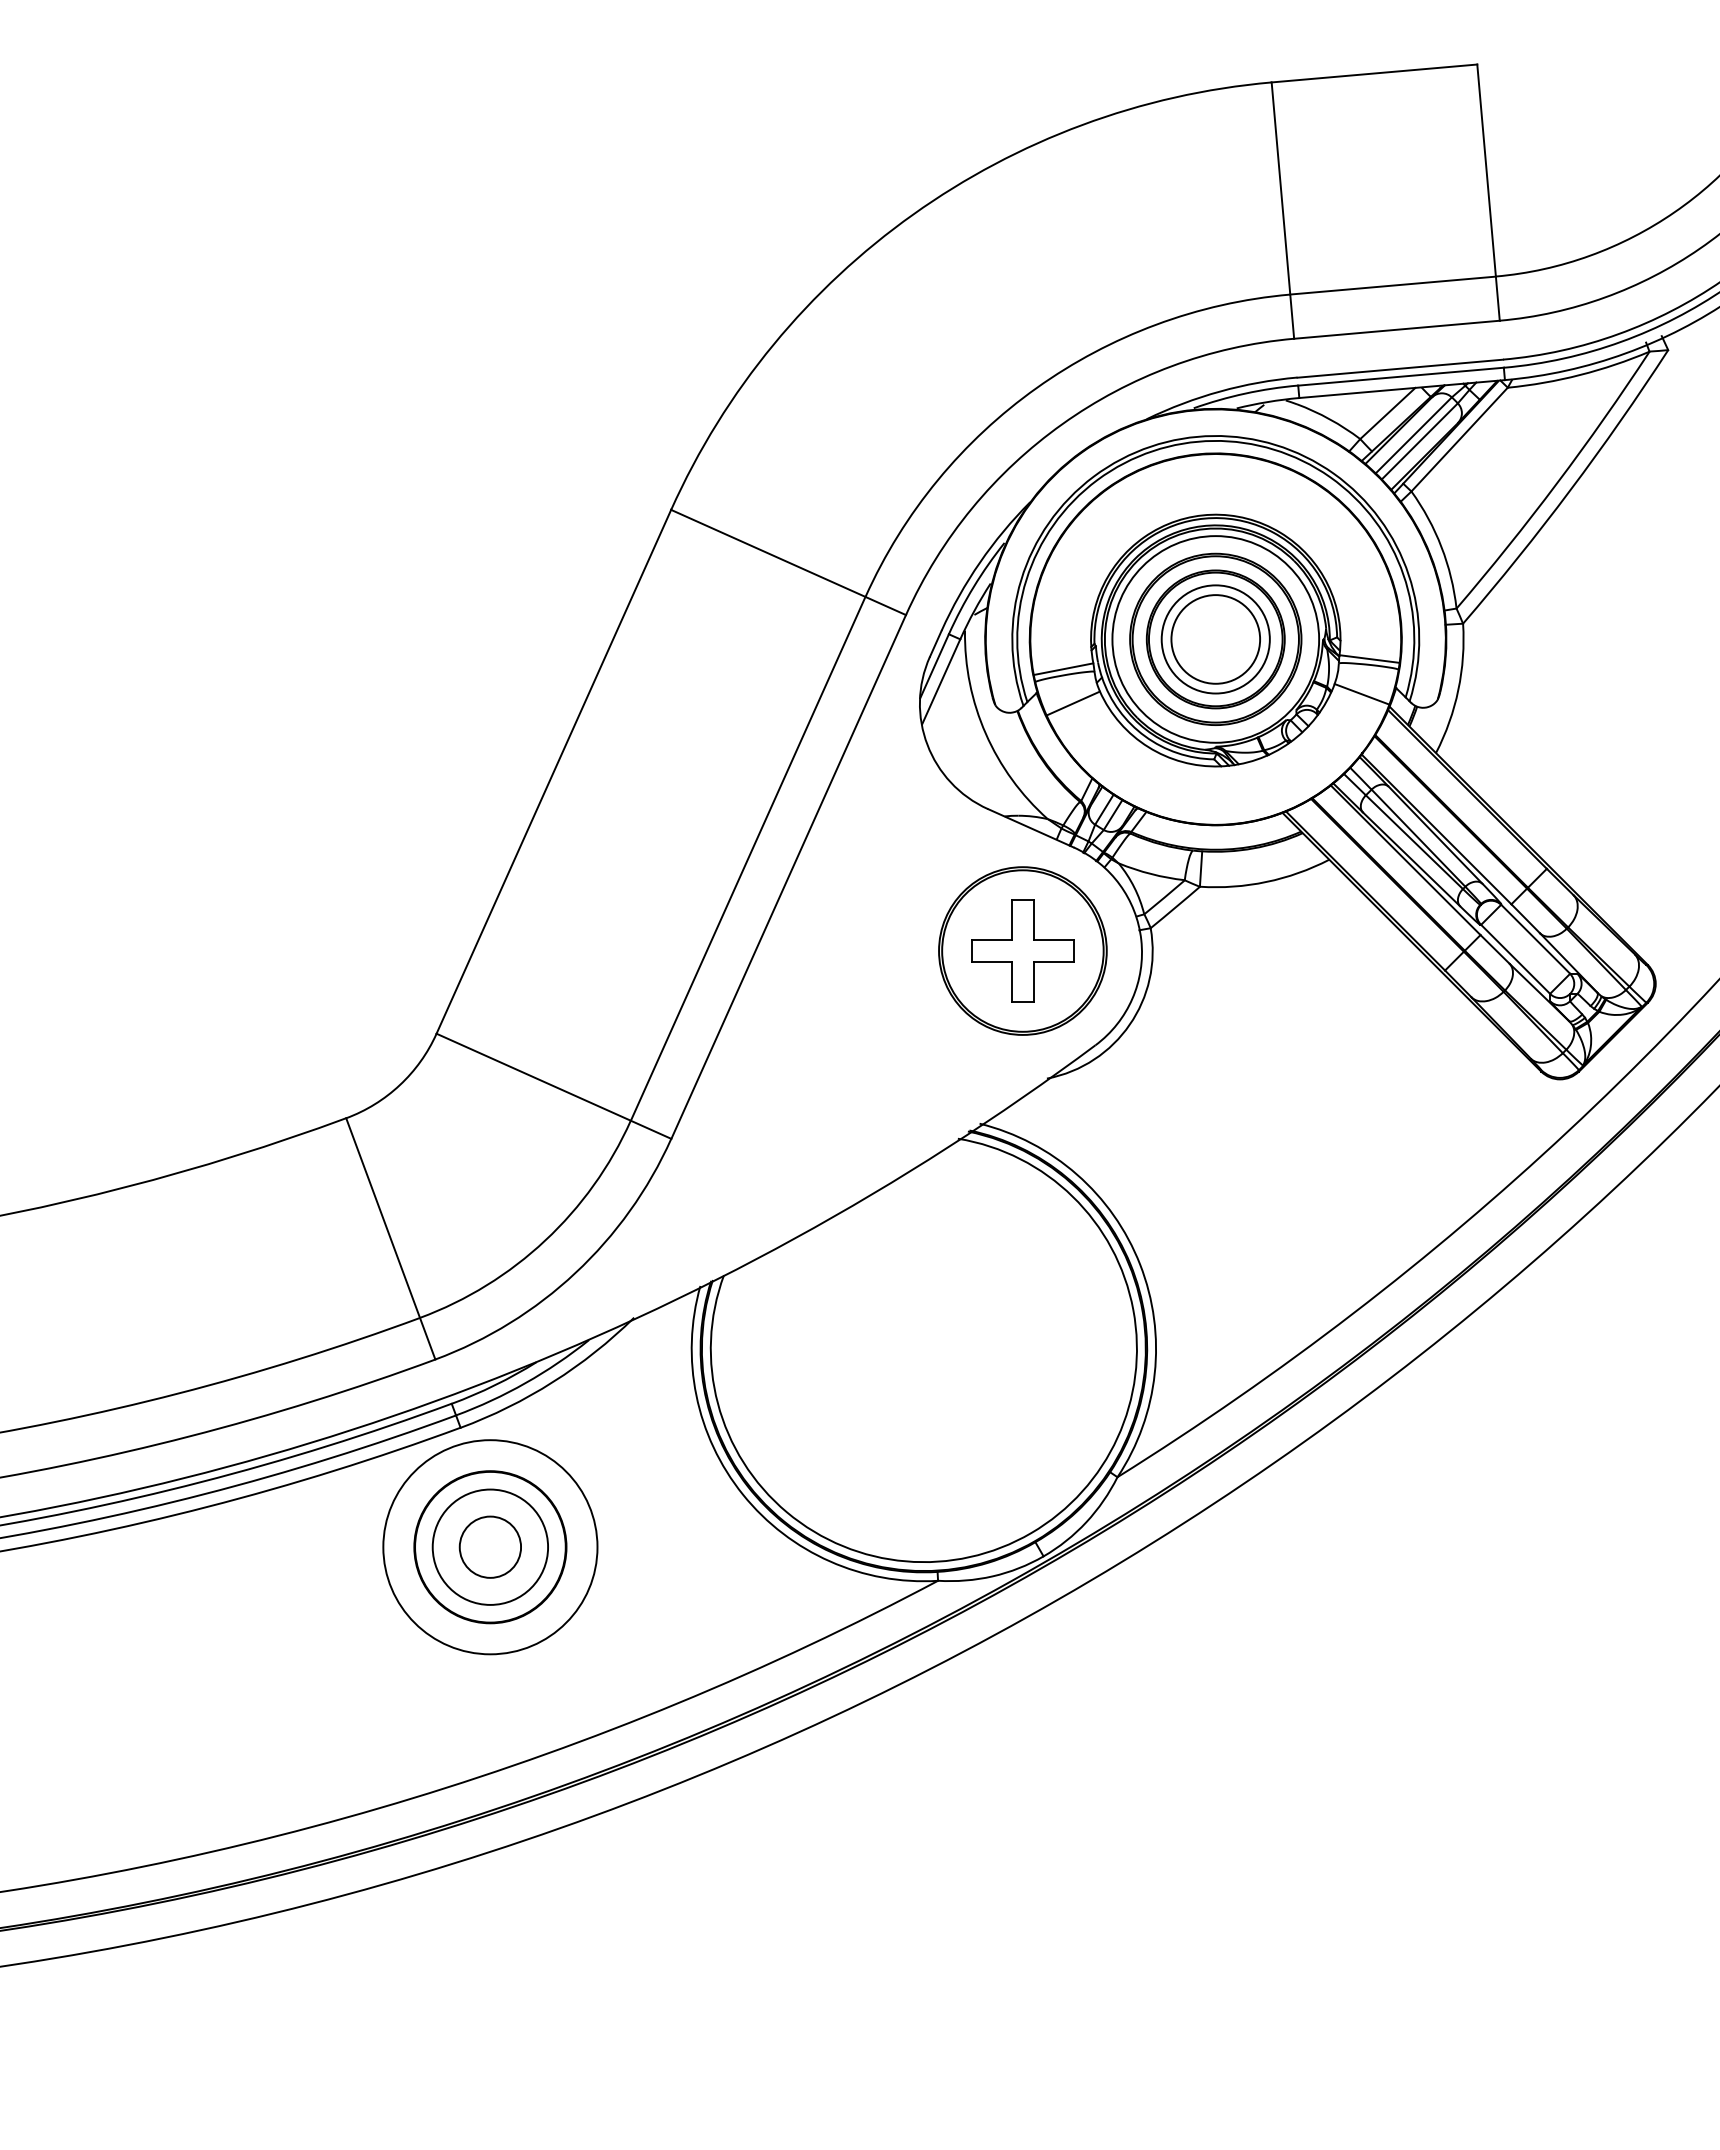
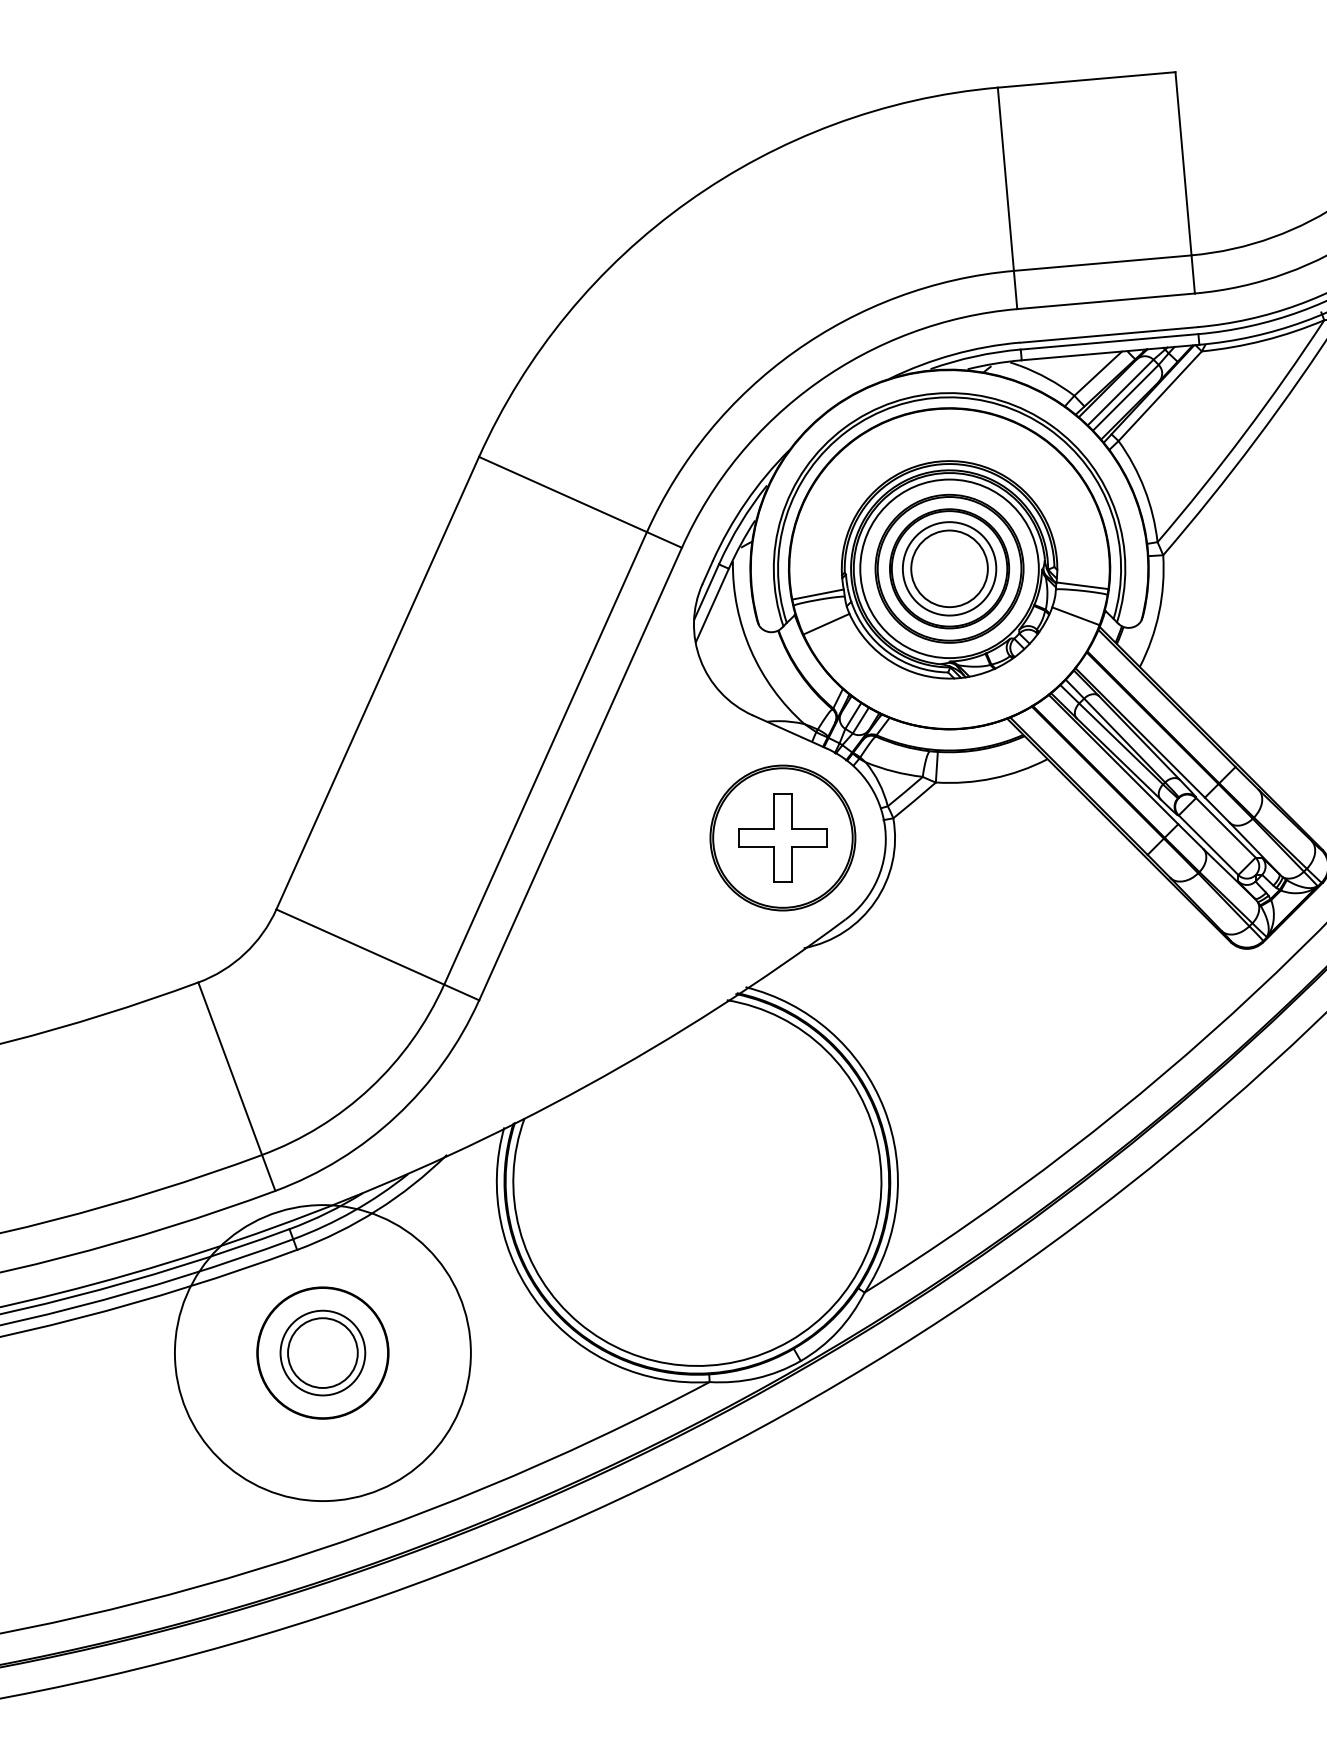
circle: (490, 1546) -> (322, 1352), size x0.7
circle: (490, 1546) -> (322, 1352), size x1.6
circle: (490, 1547) -> (322, 1353), size x1.6

